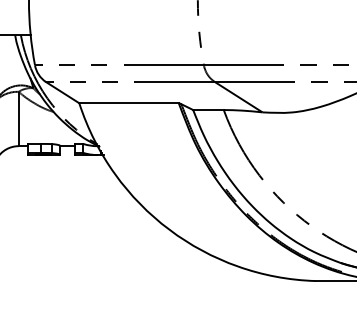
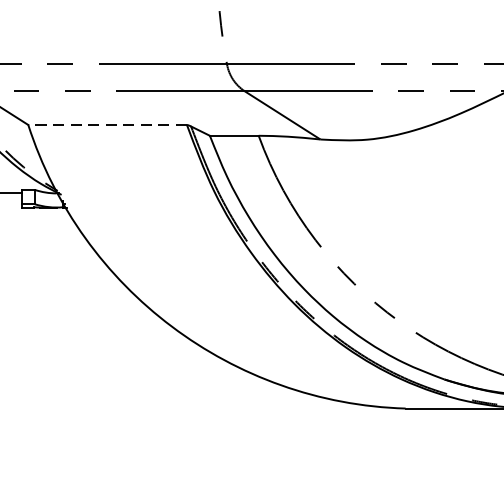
line: (129, 103) -> (108, 125), solid -> dashed

